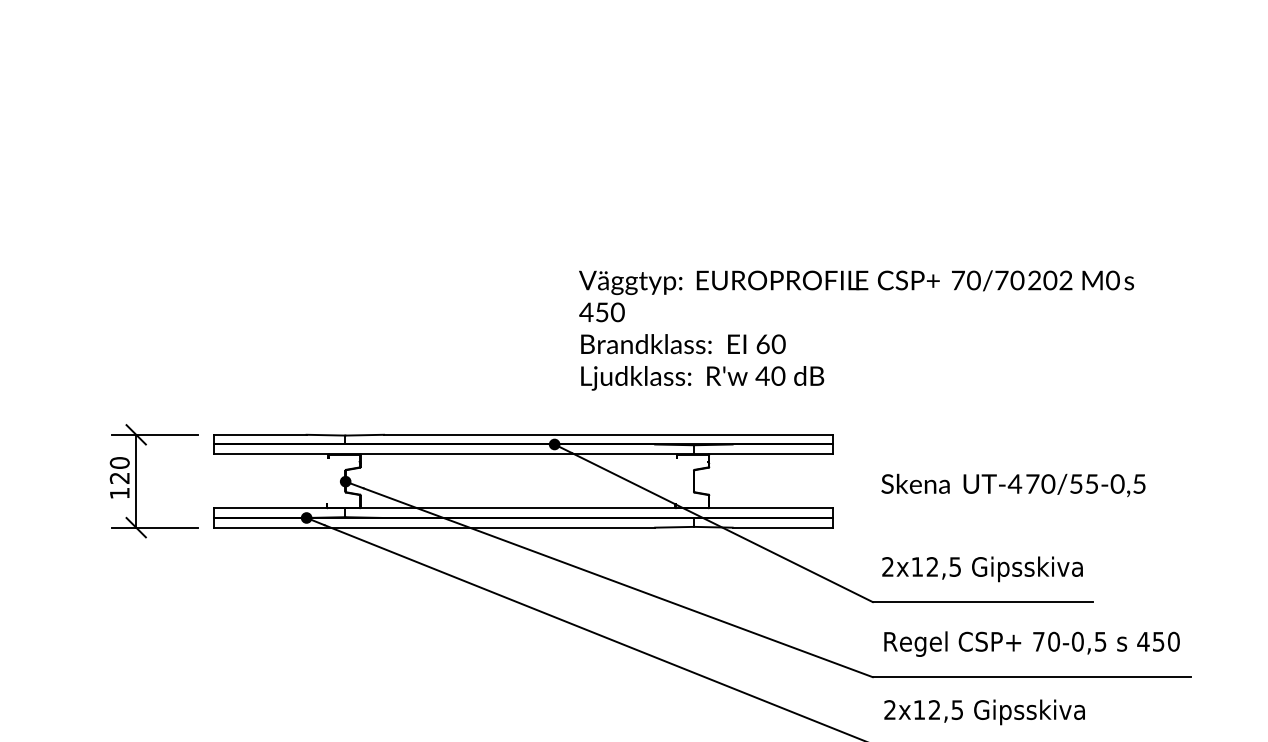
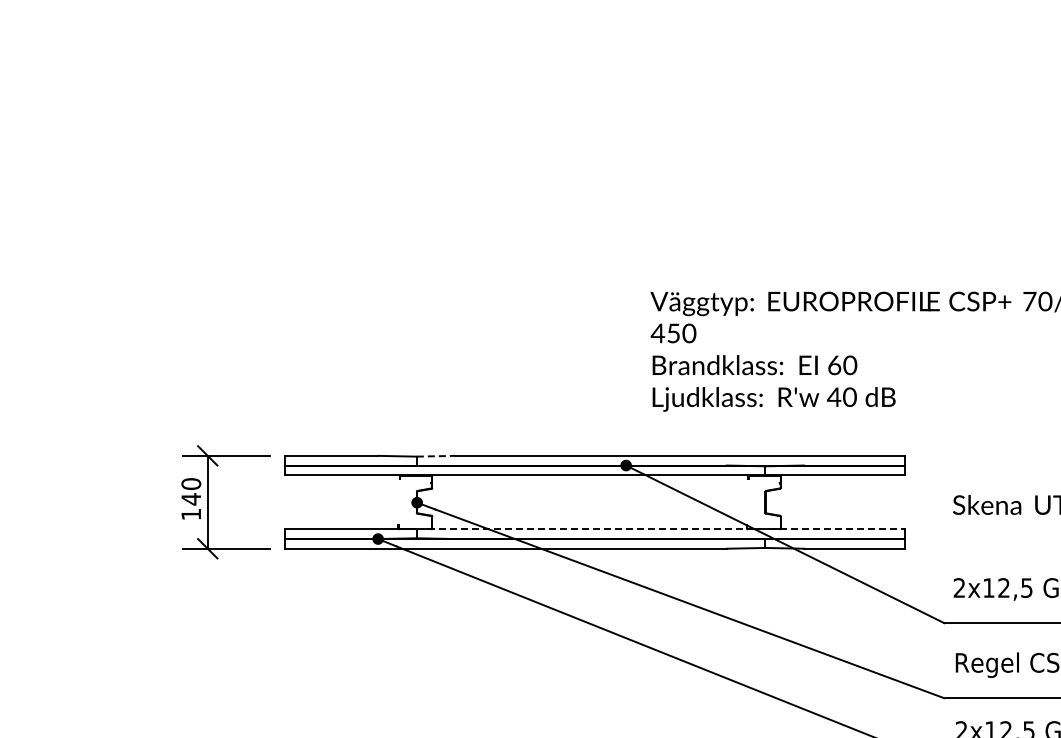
line: (365, 435) -> (437, 456), solid -> dashed
text: (119, 478) -> (191, 499), 120 -> 140
line: (589, 508) -> (661, 529), solid -> dashed

